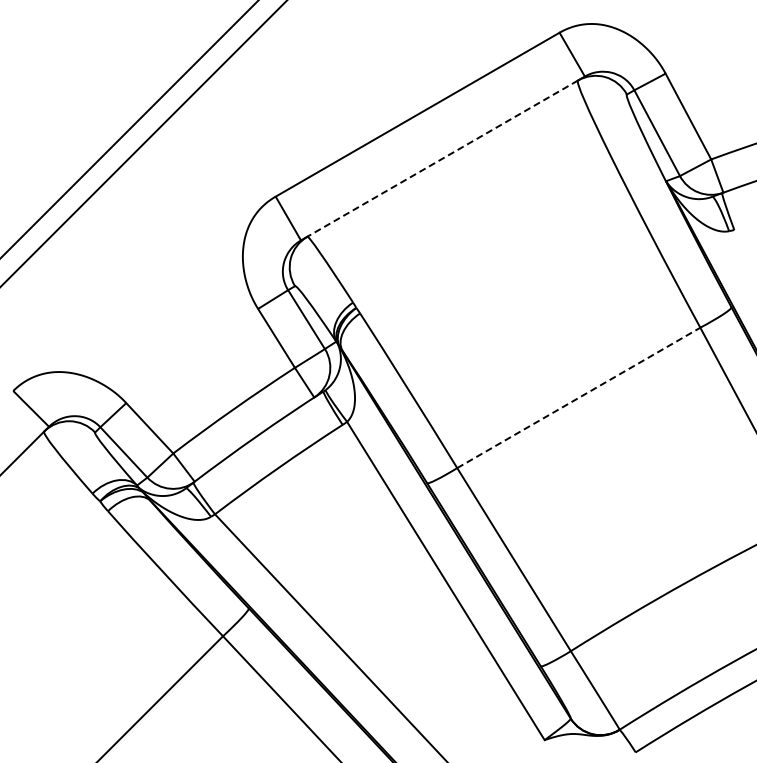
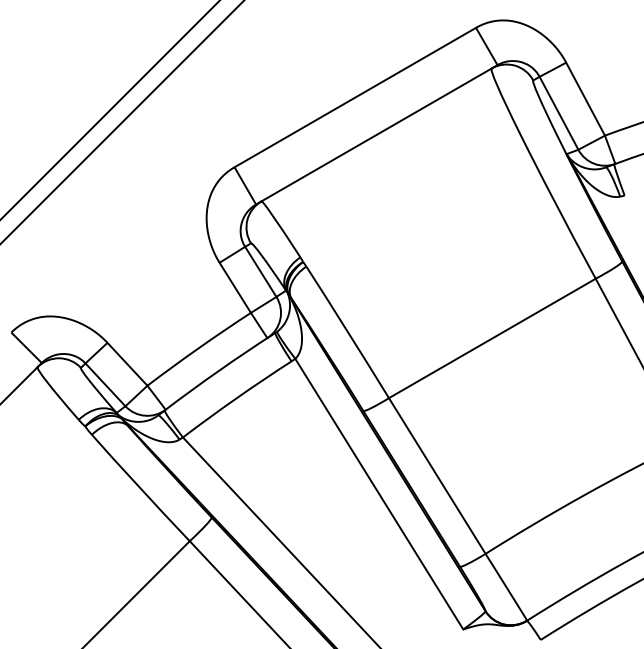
line: (442, 158) -> (376, 134), dashed -> solid
line: (579, 397) -> (492, 338), dashed -> solid

